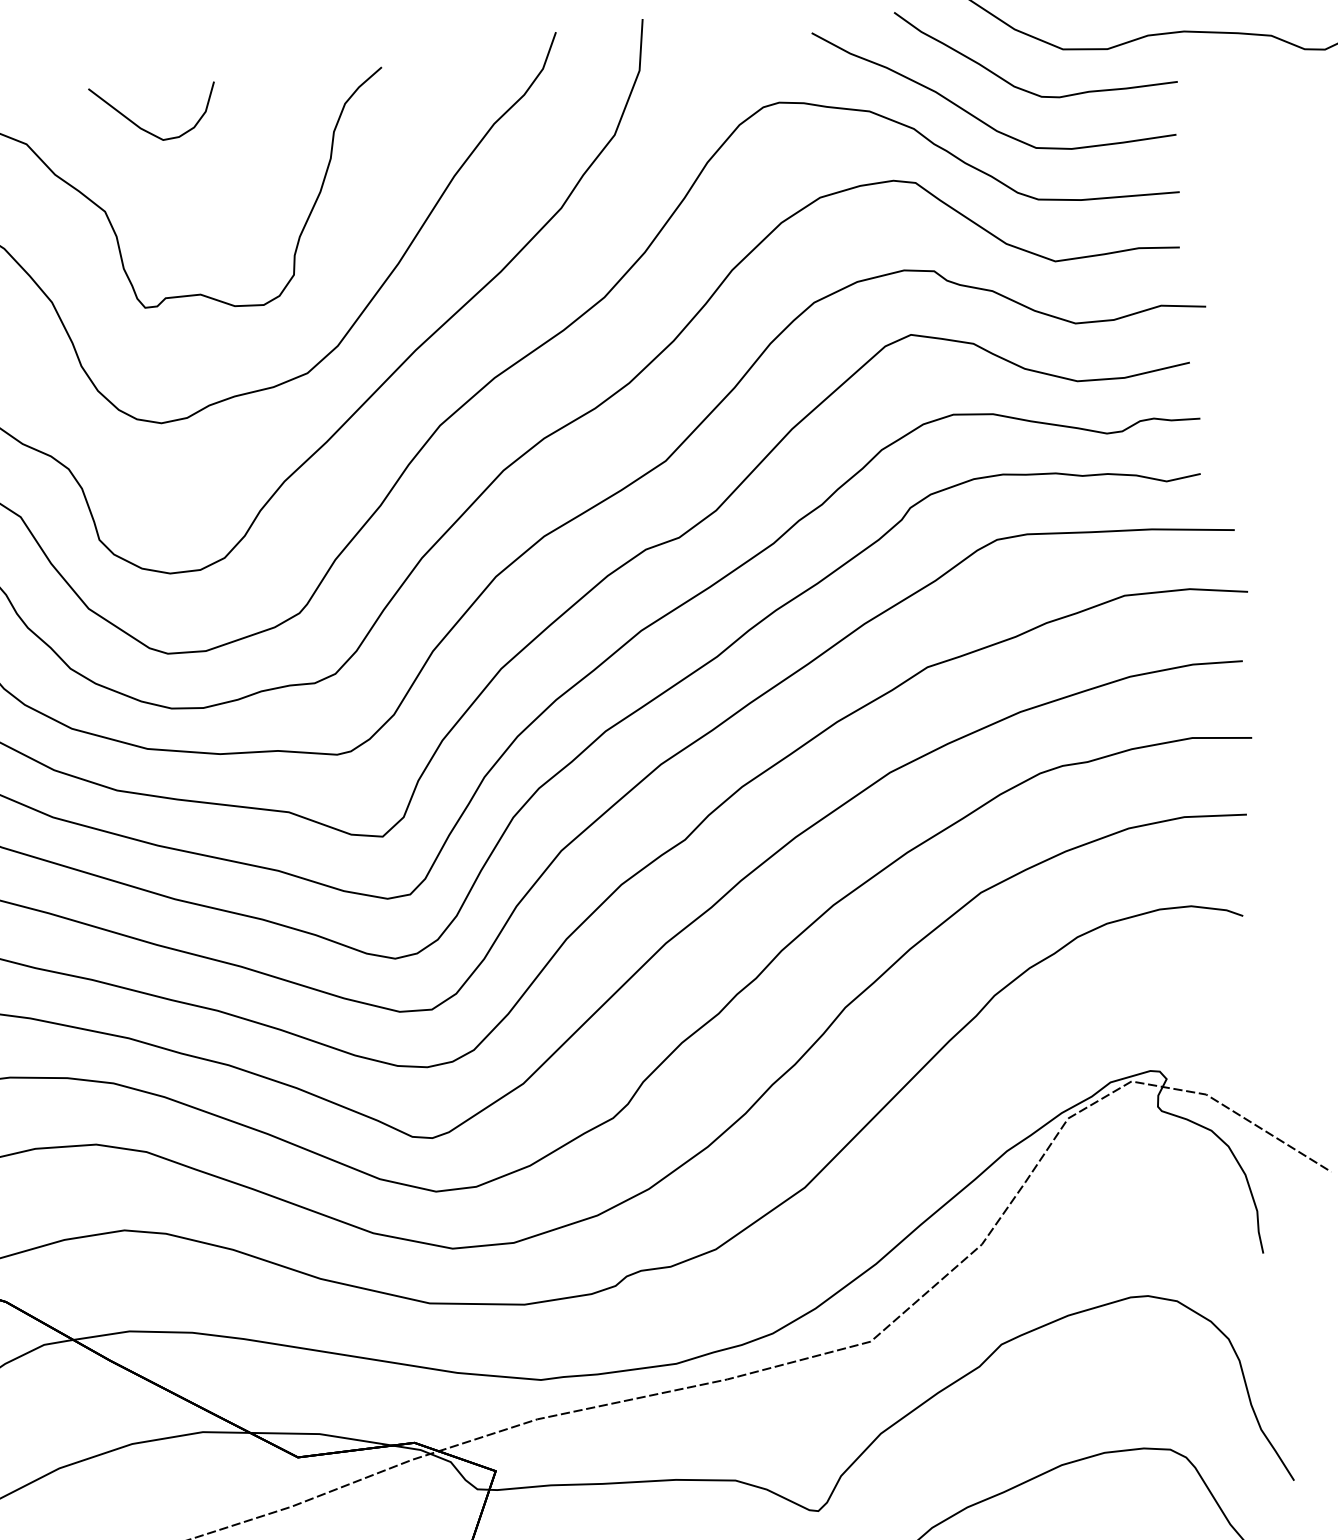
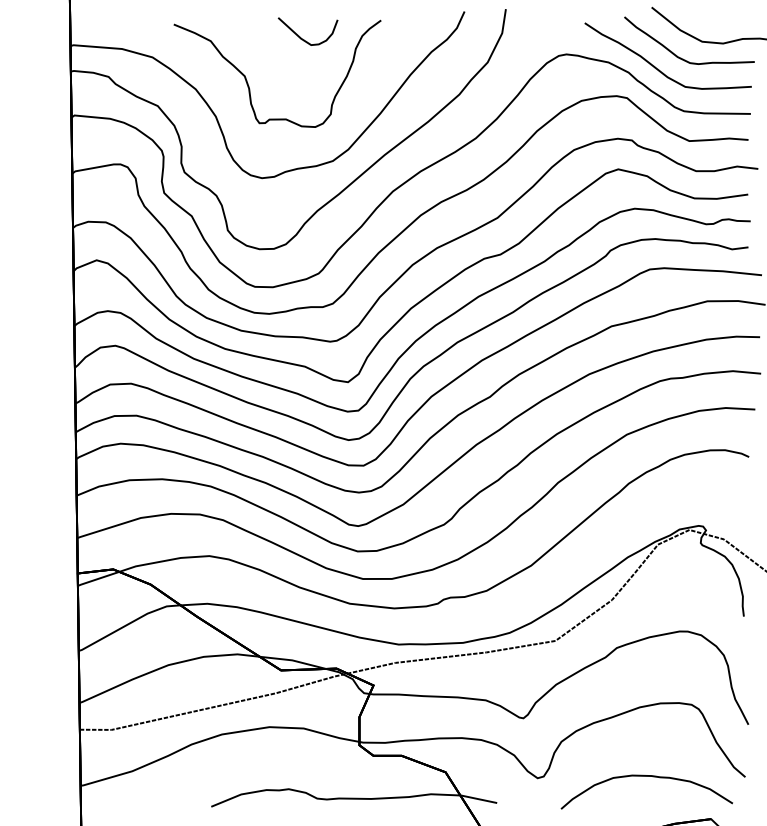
curve: (141, 125) -> (301, 37), moved

